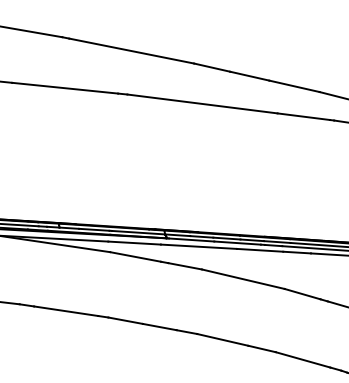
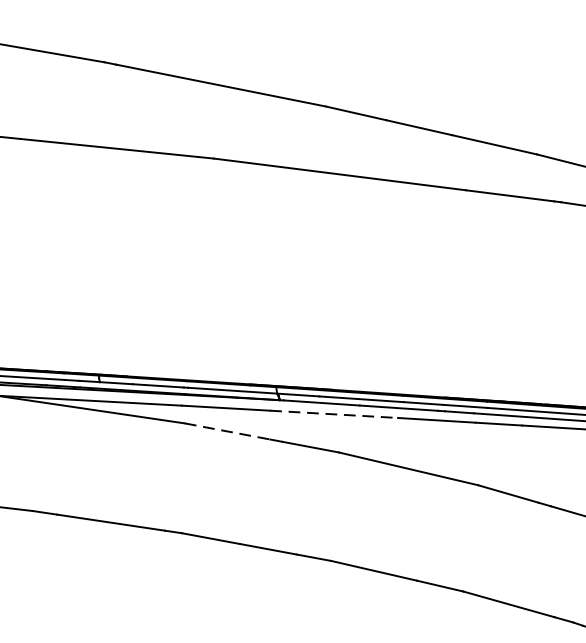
line: (199, 246) -> (335, 413), solid -> dashed
line: (135, 256) -> (227, 430), solid -> dashed

